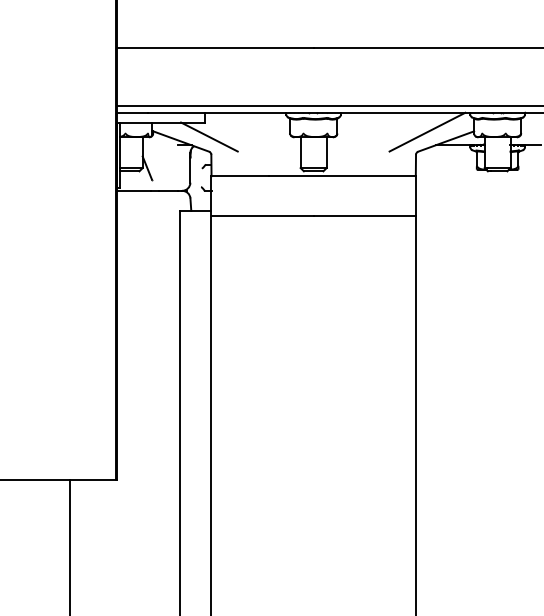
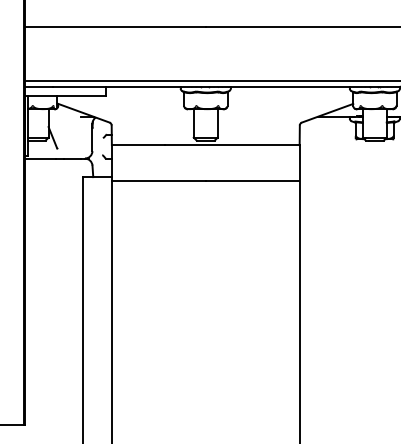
line: (427, 131) -> (310, 104), removed
line: (209, 136) -> (110, 108), removed

